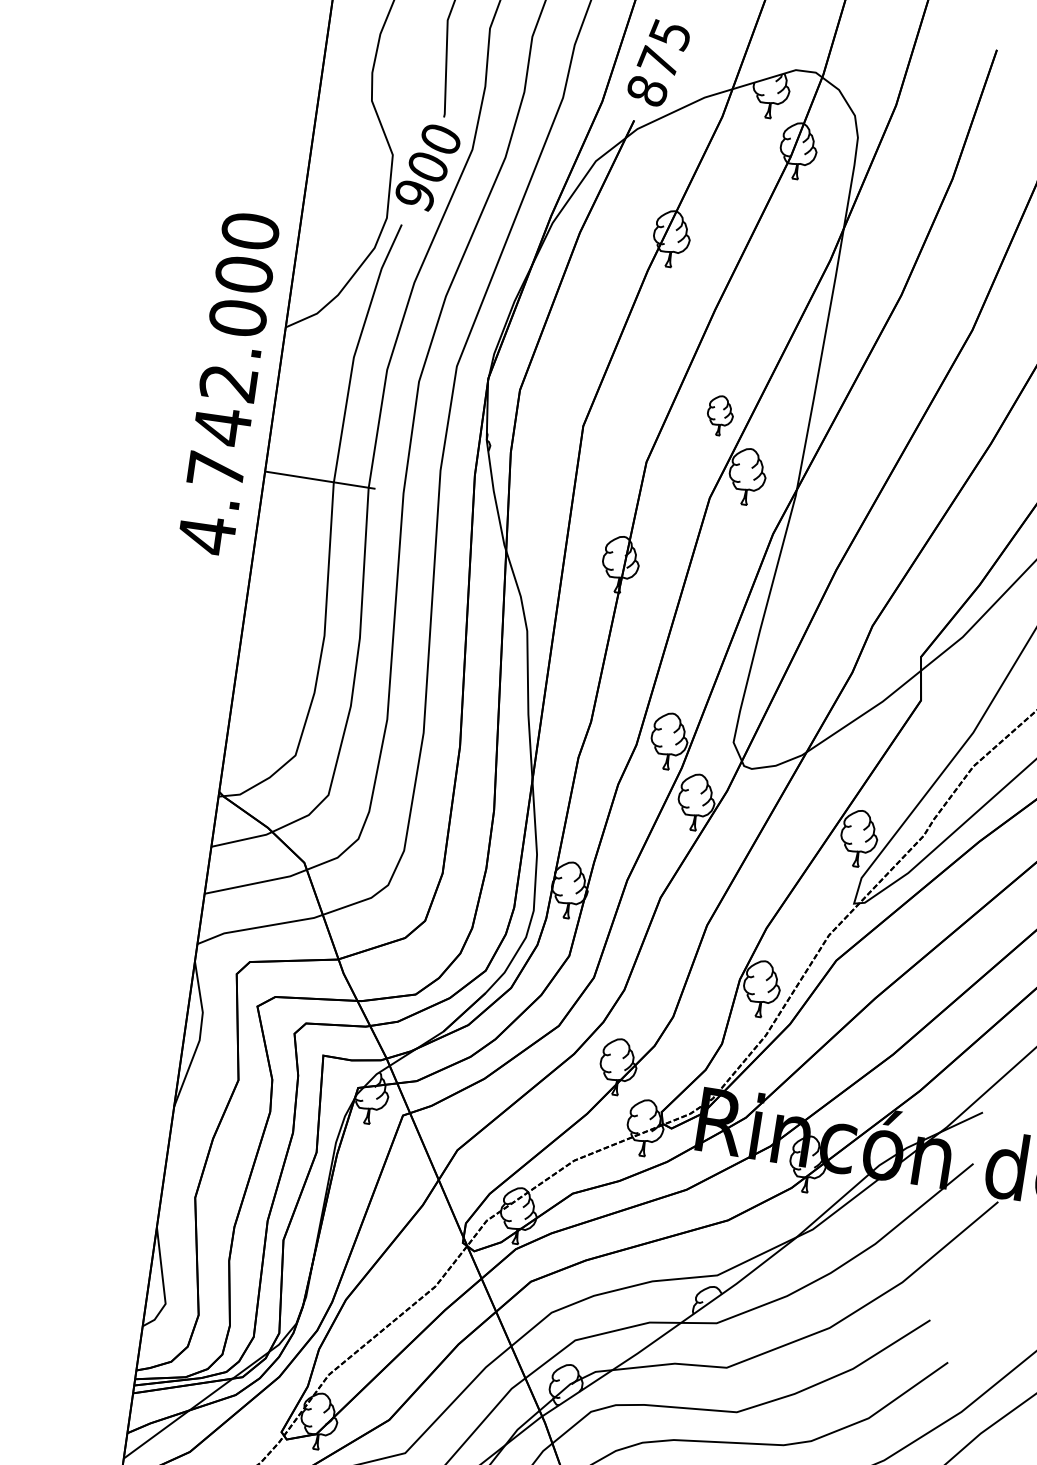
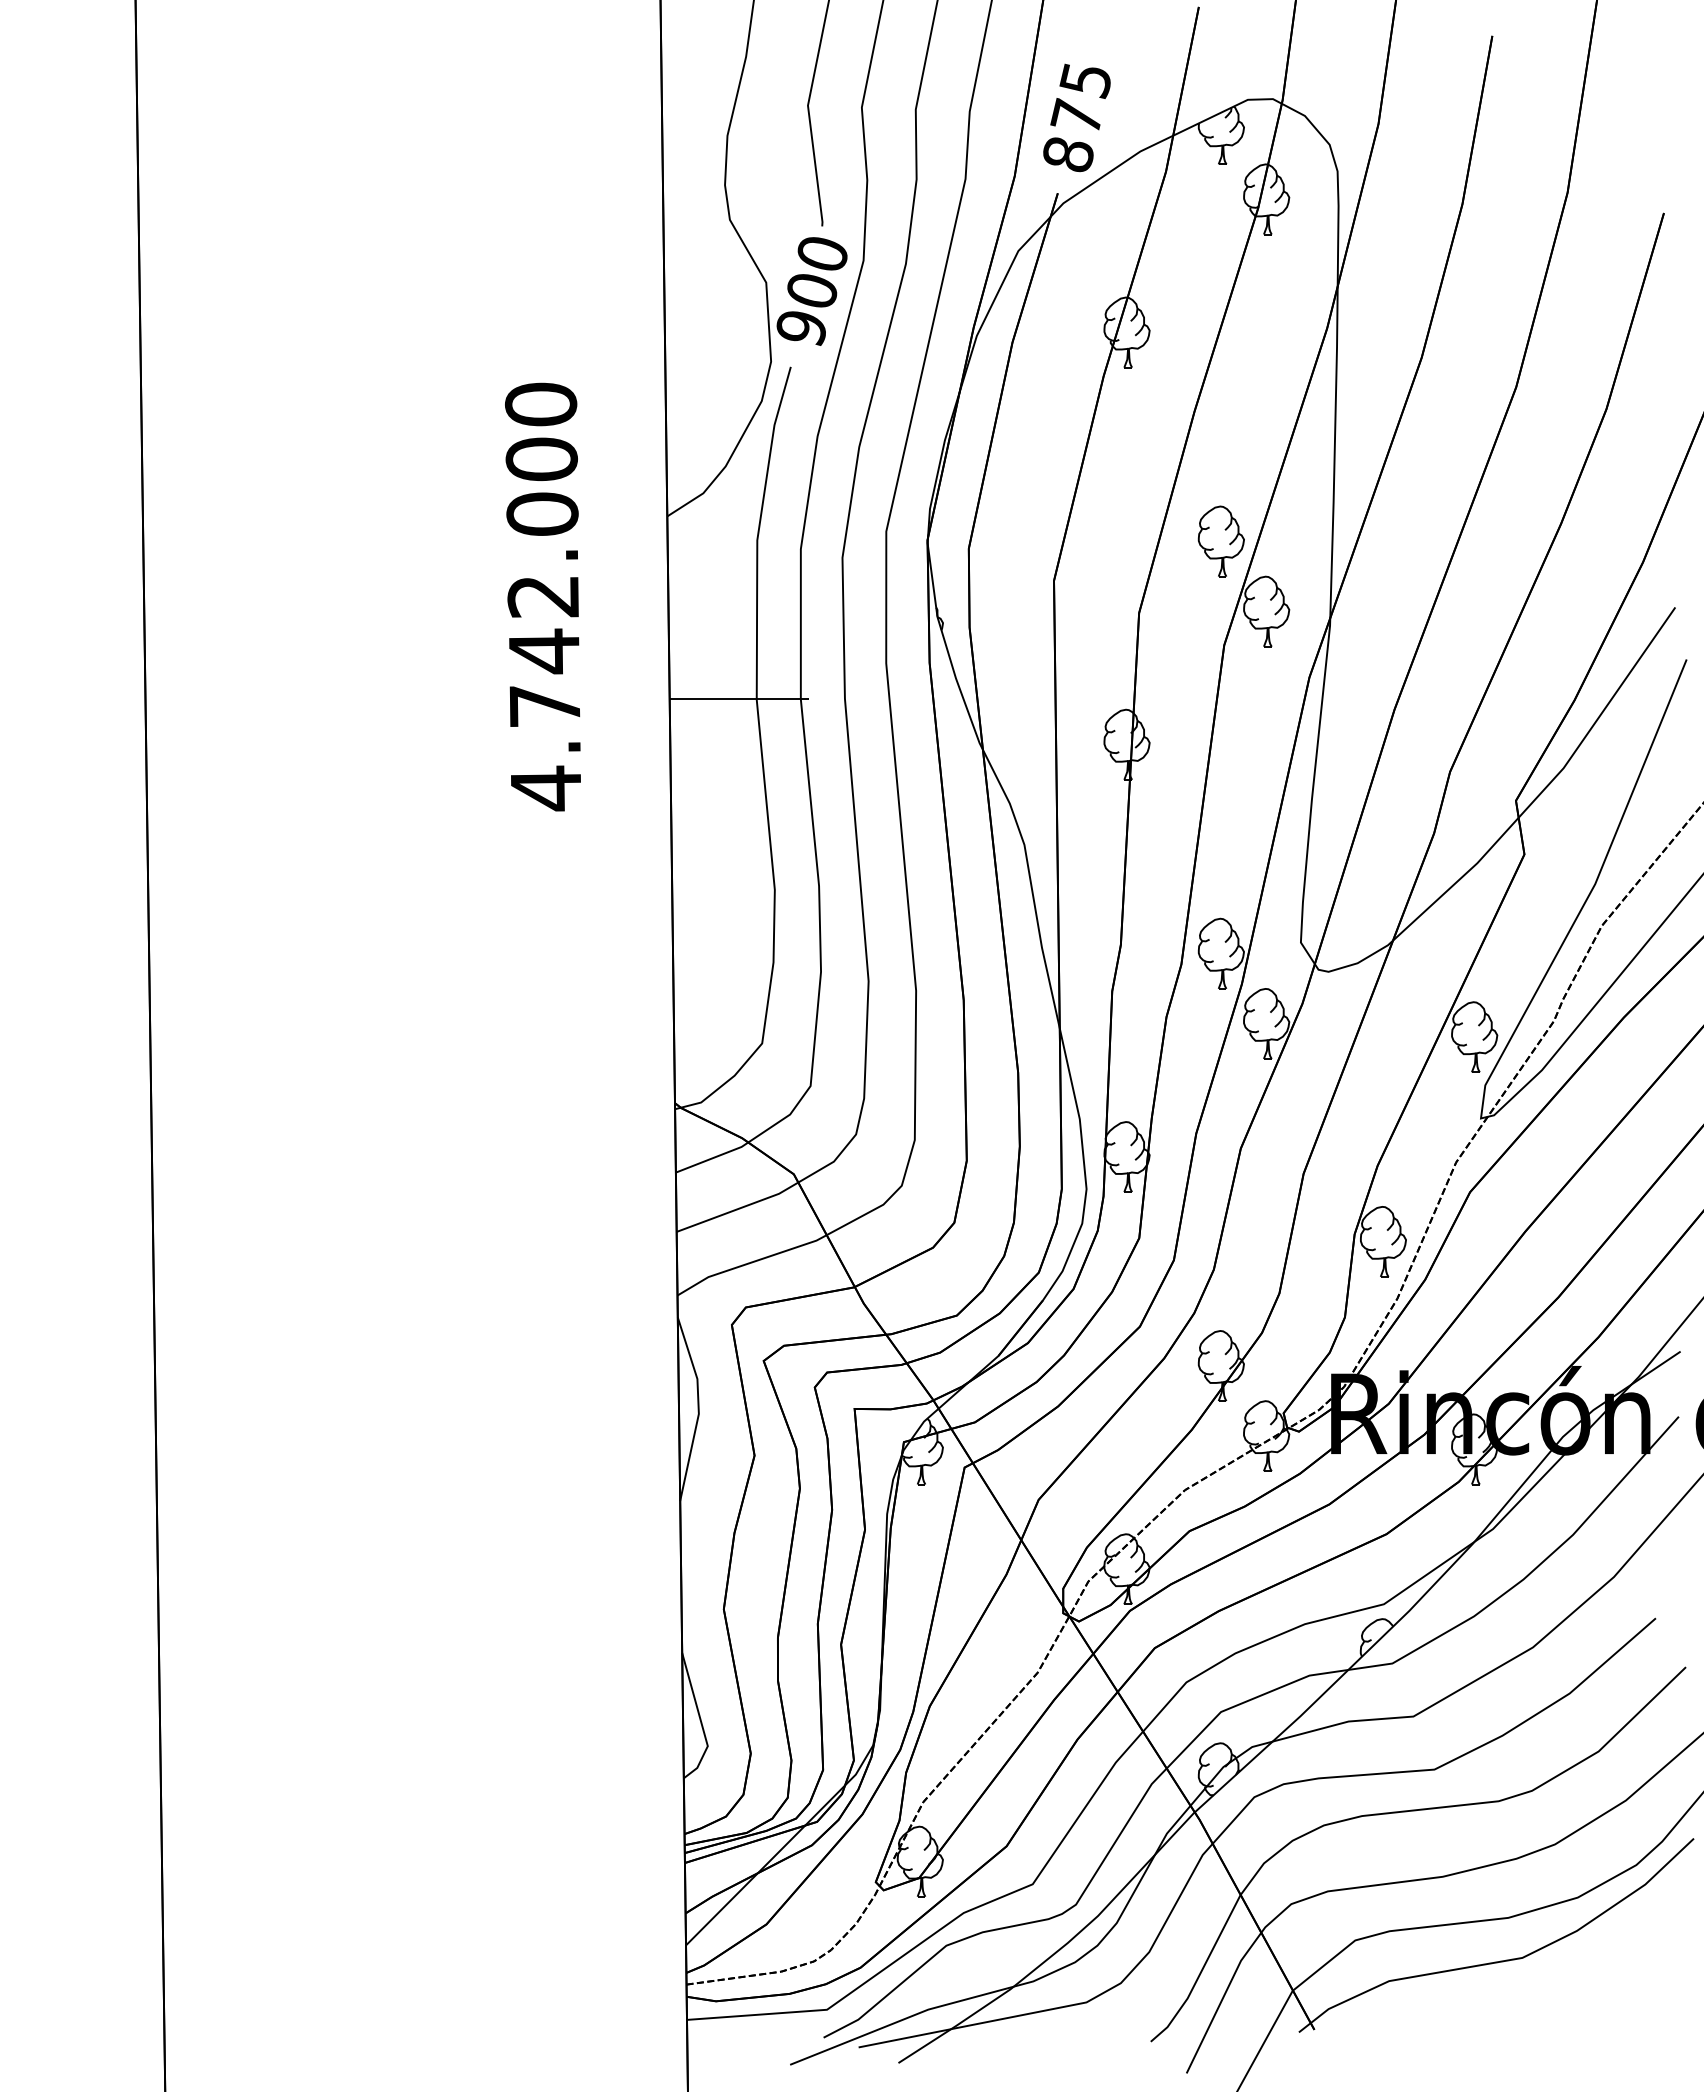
text: (227, 383) -> (542, 596), moved
part: (719, 415) -> (1220, 541), size x1.43

